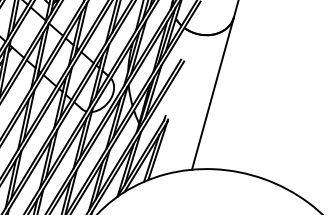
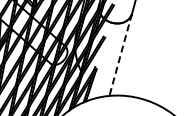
line: (212, 92) -> (120, 54), solid -> dashed

